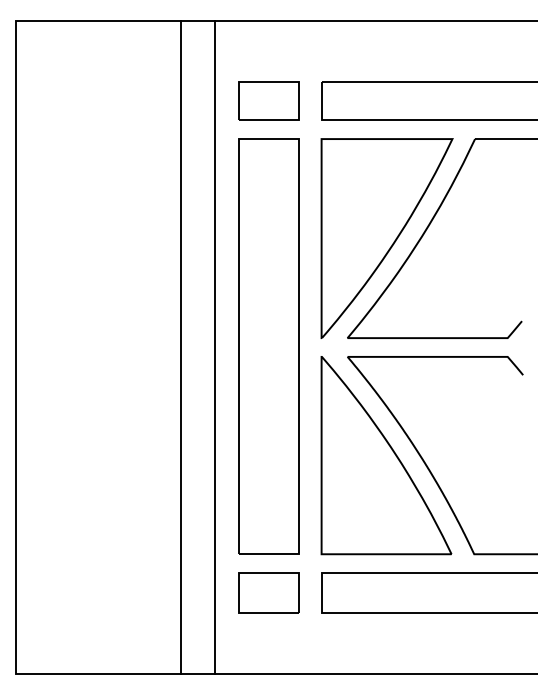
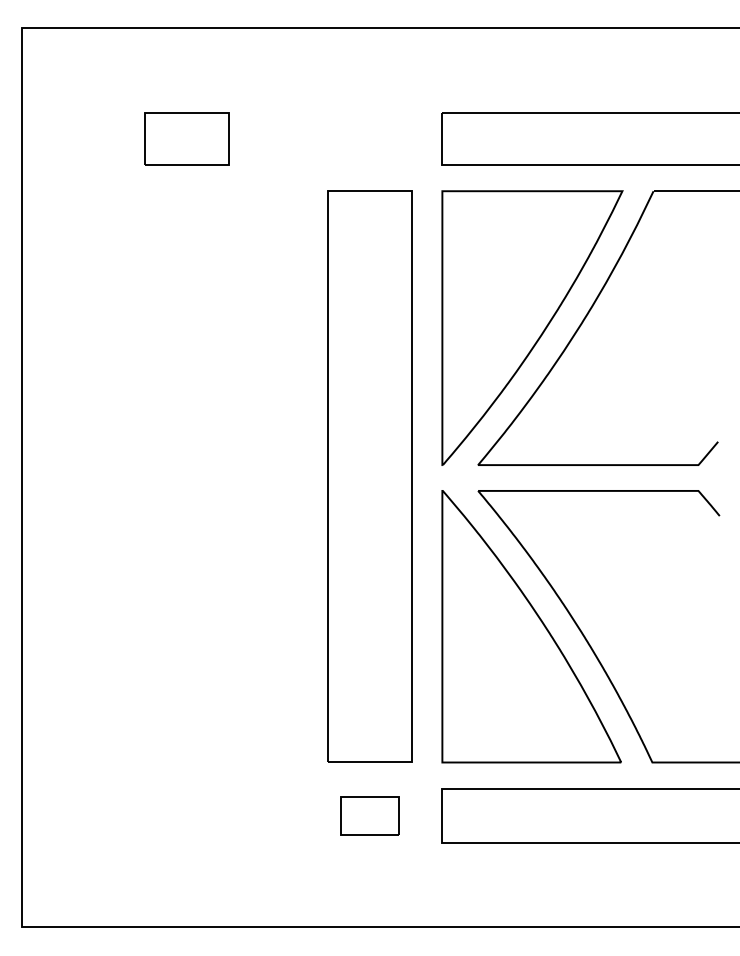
part: (268, 100) -> (186, 138), moved
line: (180, 347) -> (248, 478), removed
line: (214, 347) -> (295, 478), removed
part: (268, 592) -> (369, 815), size x0.7

